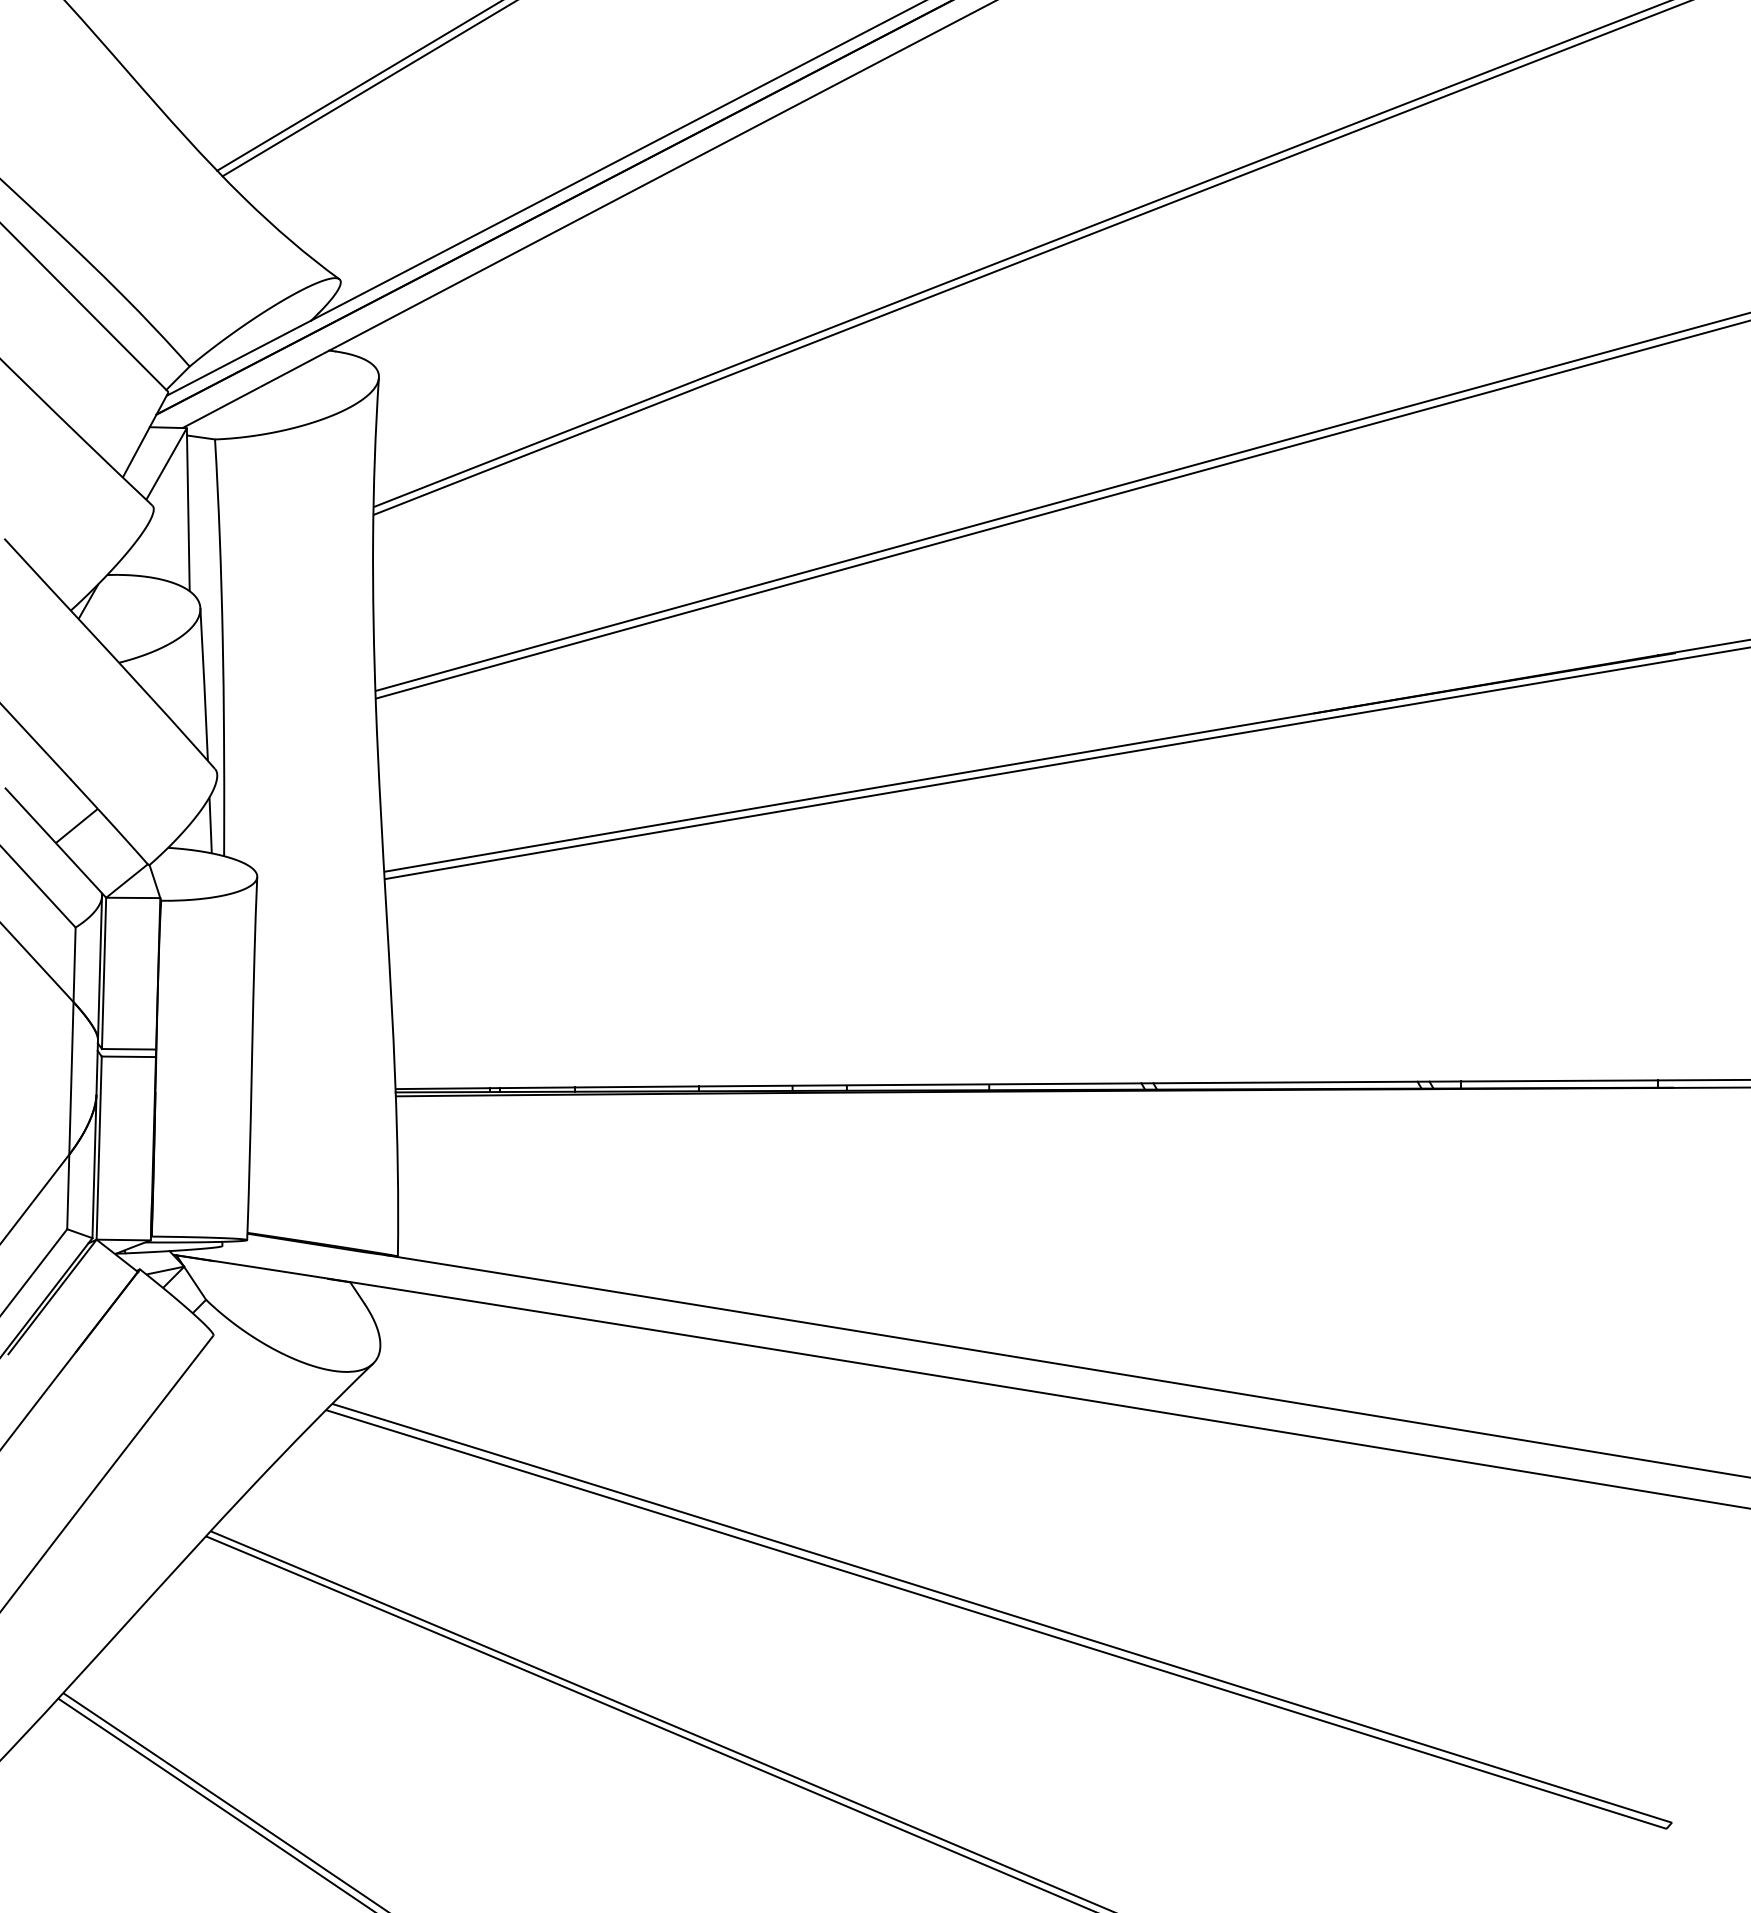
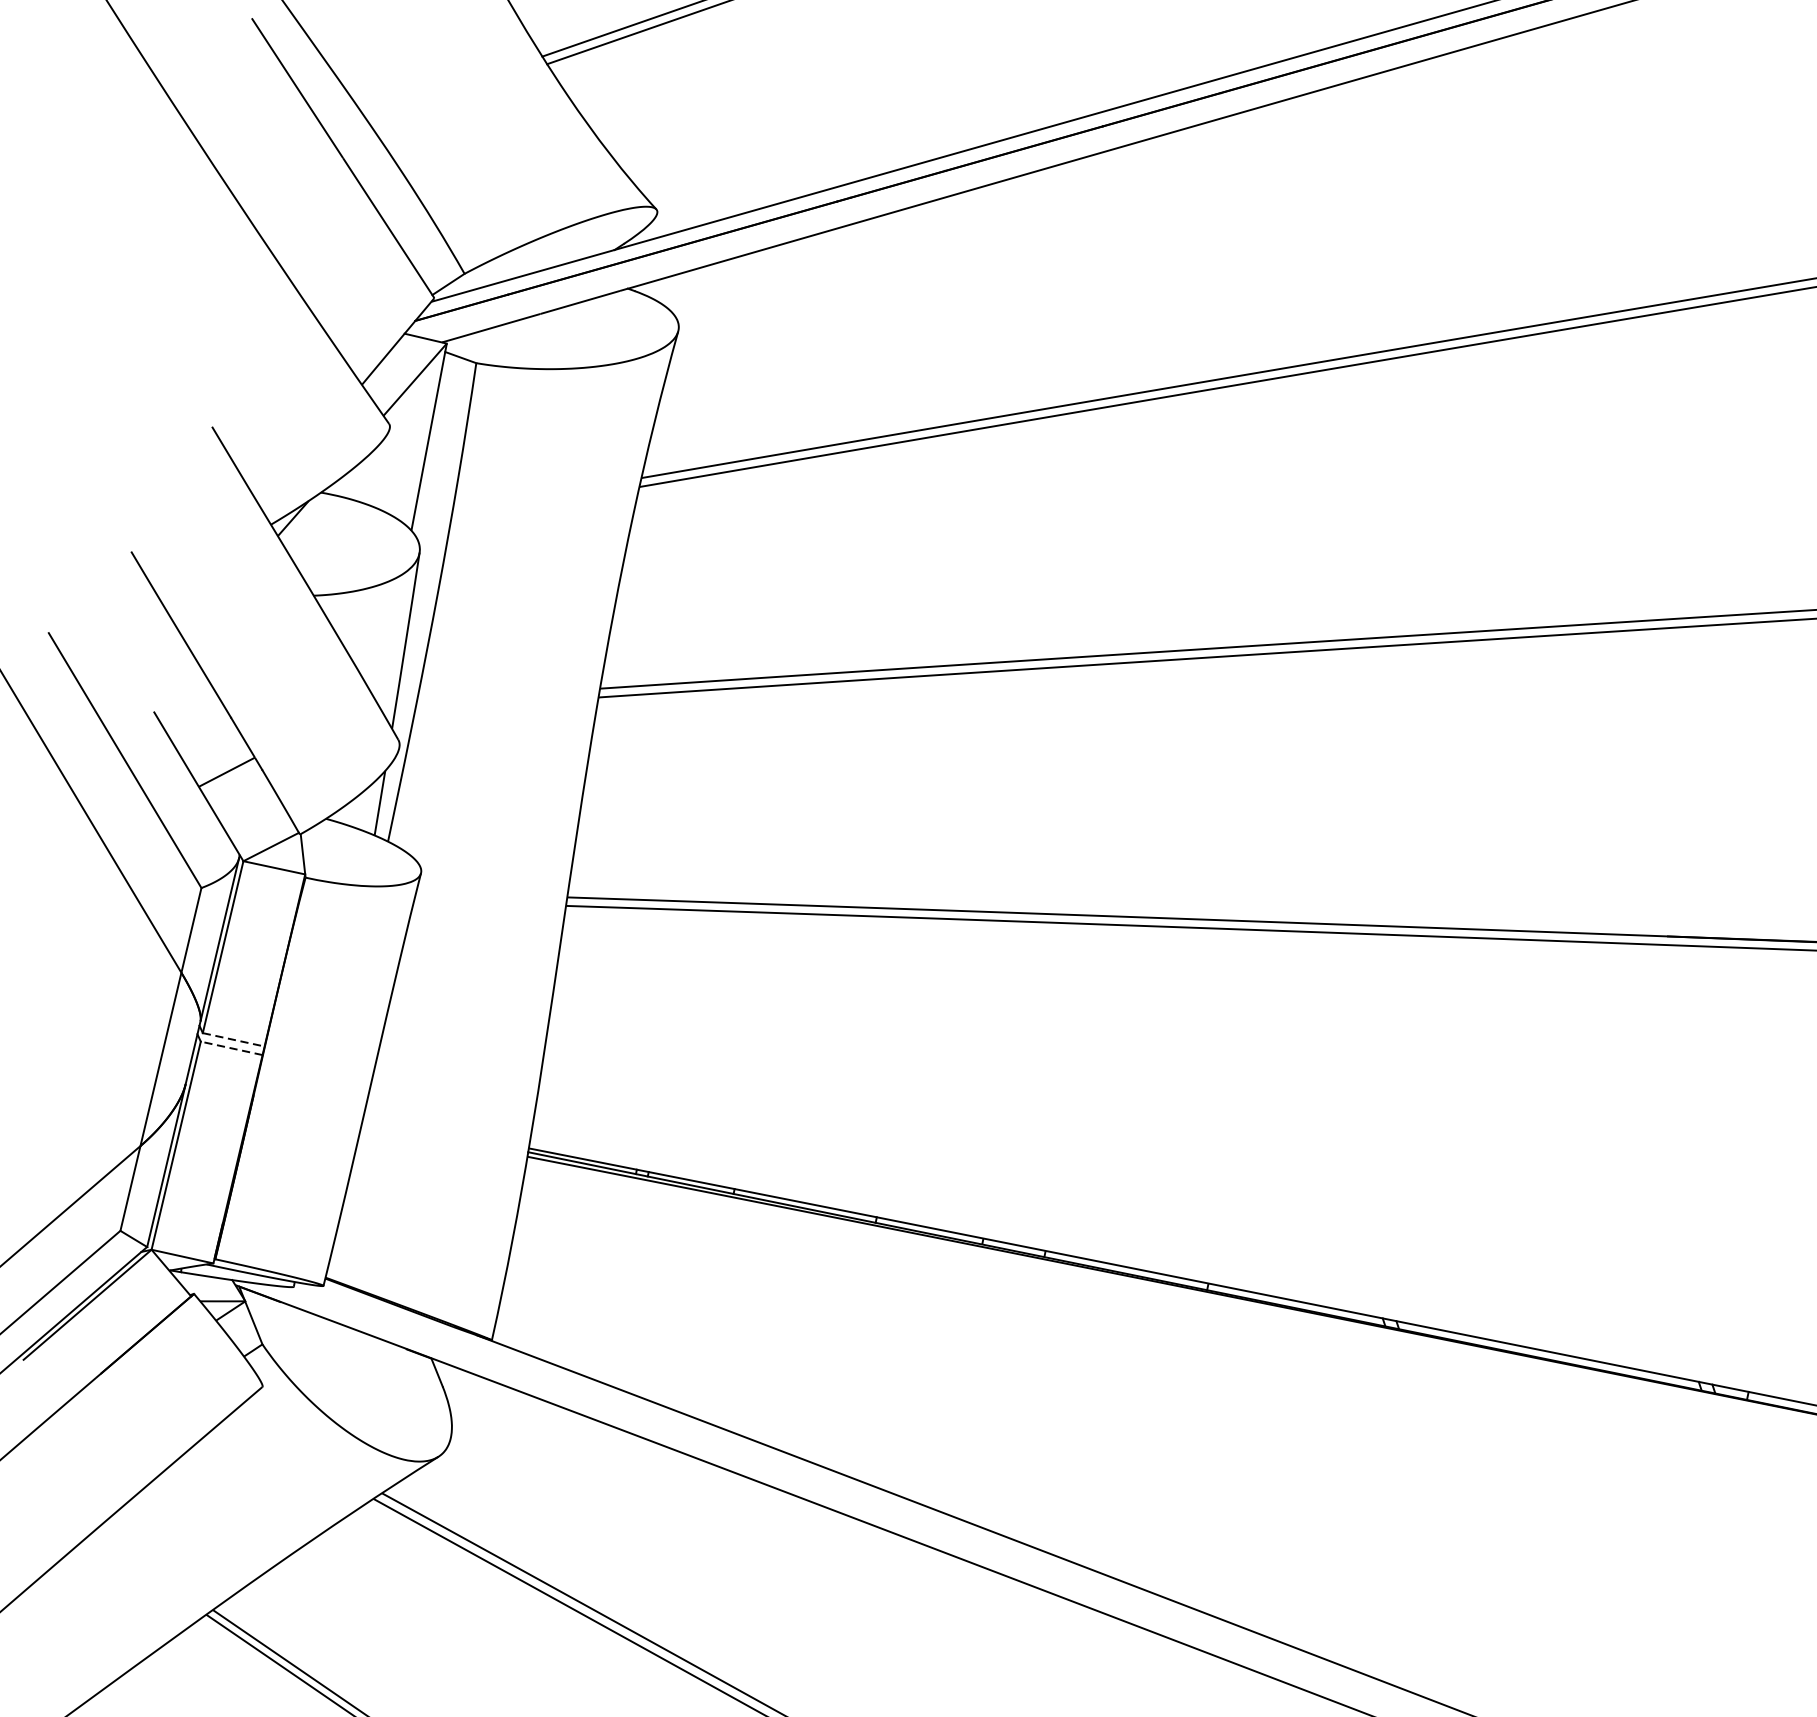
line: (129, 1049) -> (234, 1040), solid -> dashed
line: (128, 1056) -> (231, 1047), solid -> dashed

